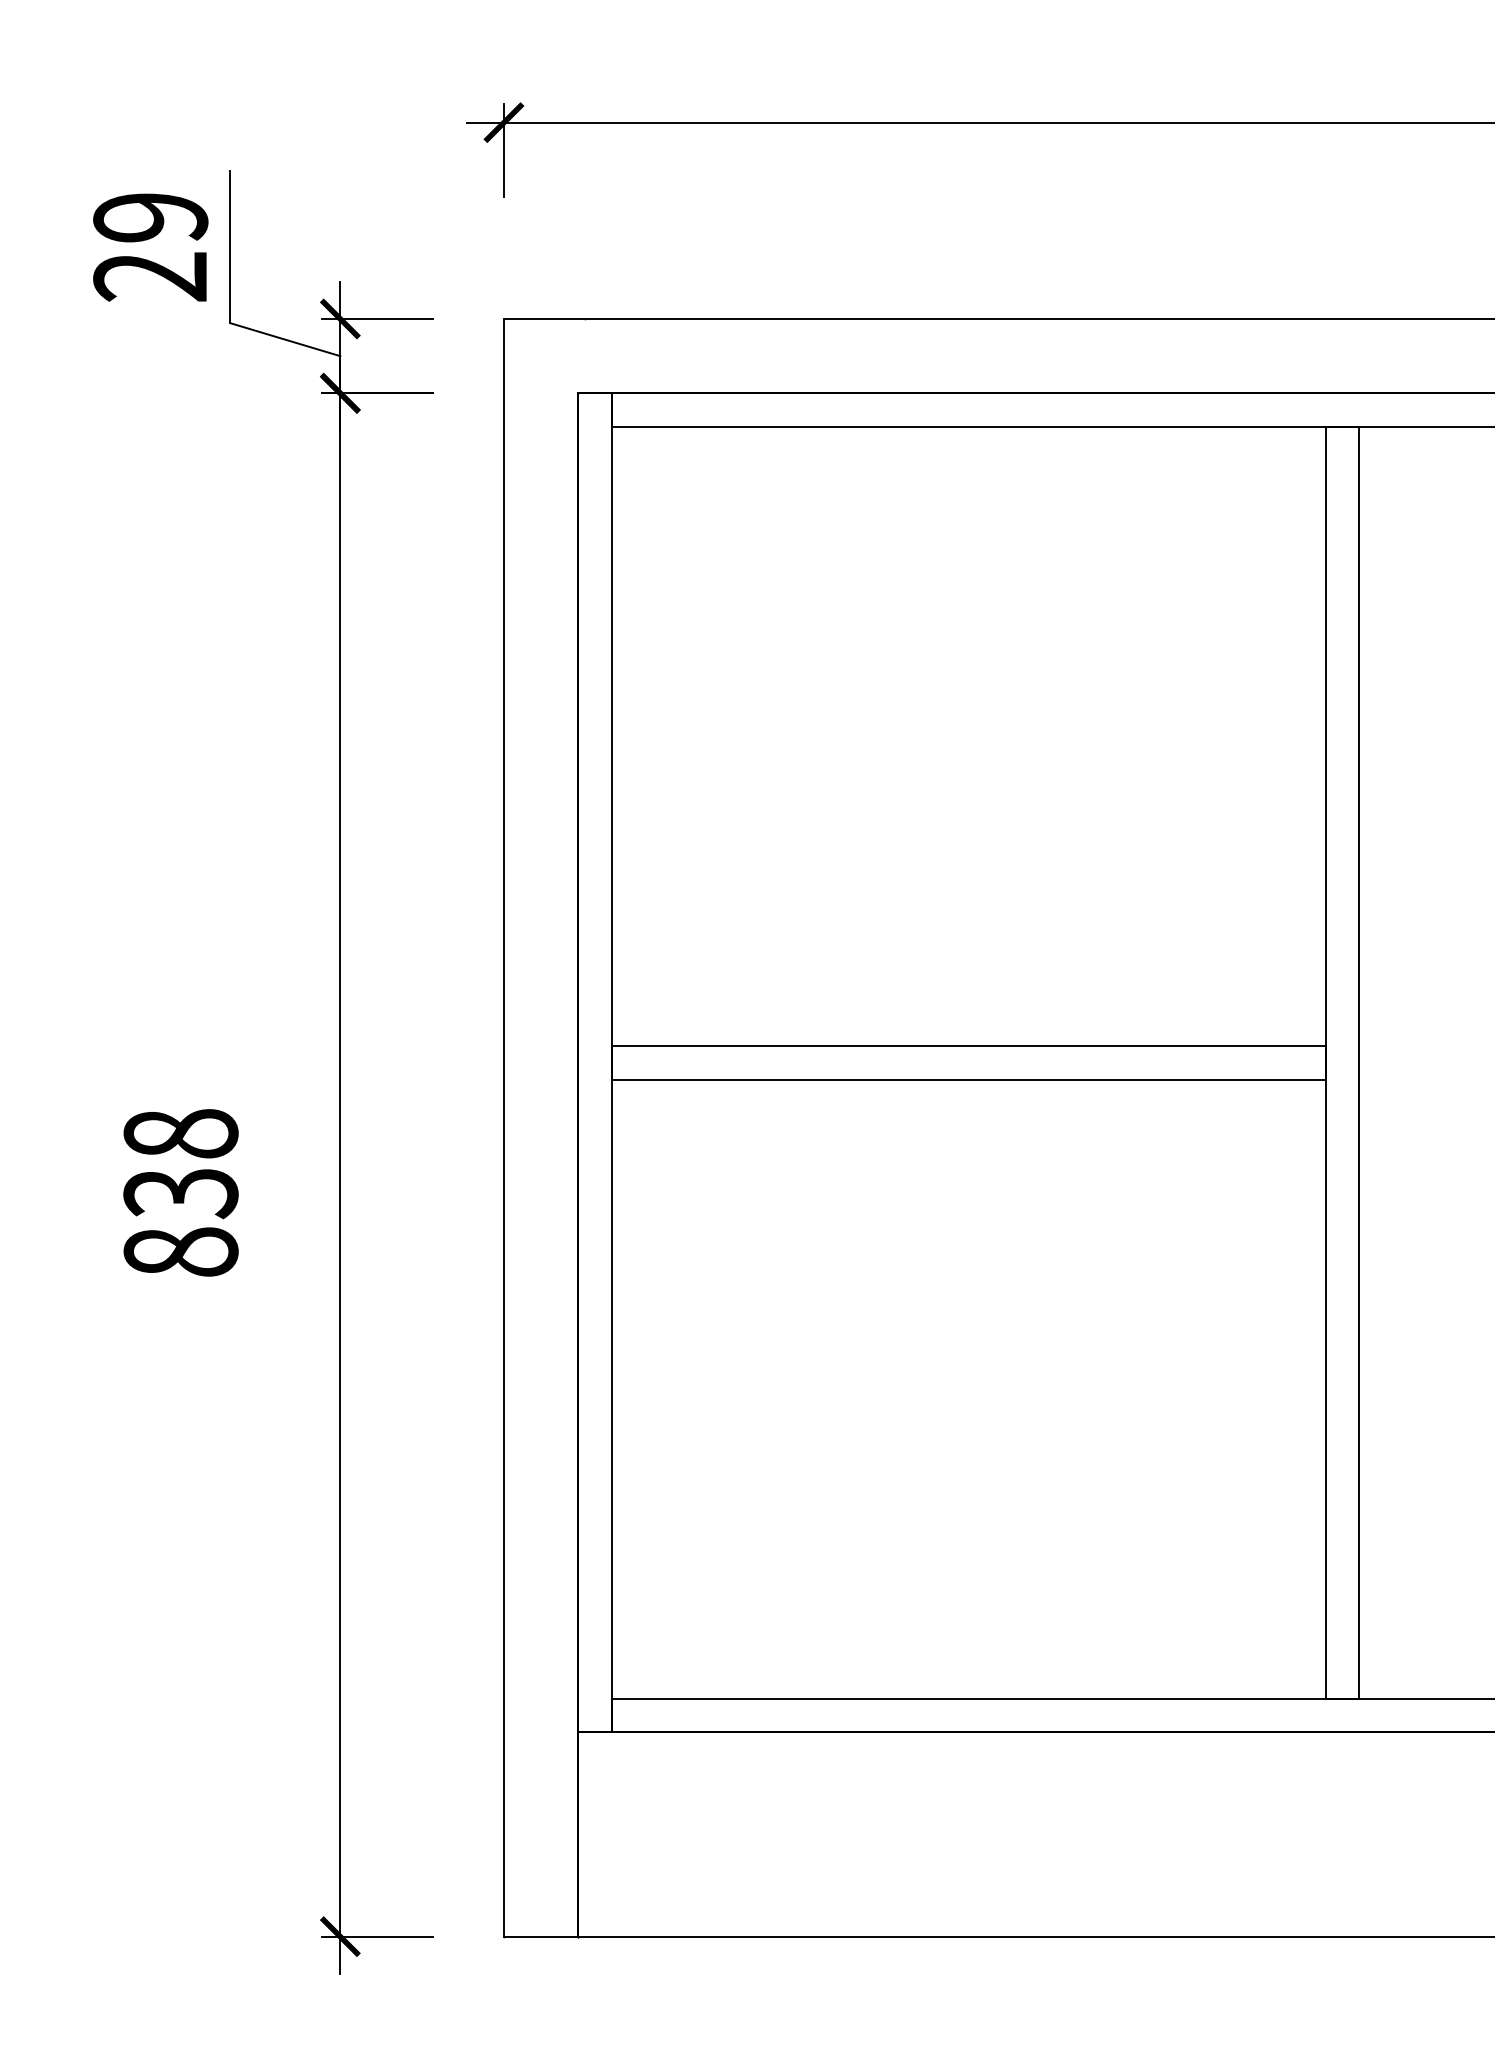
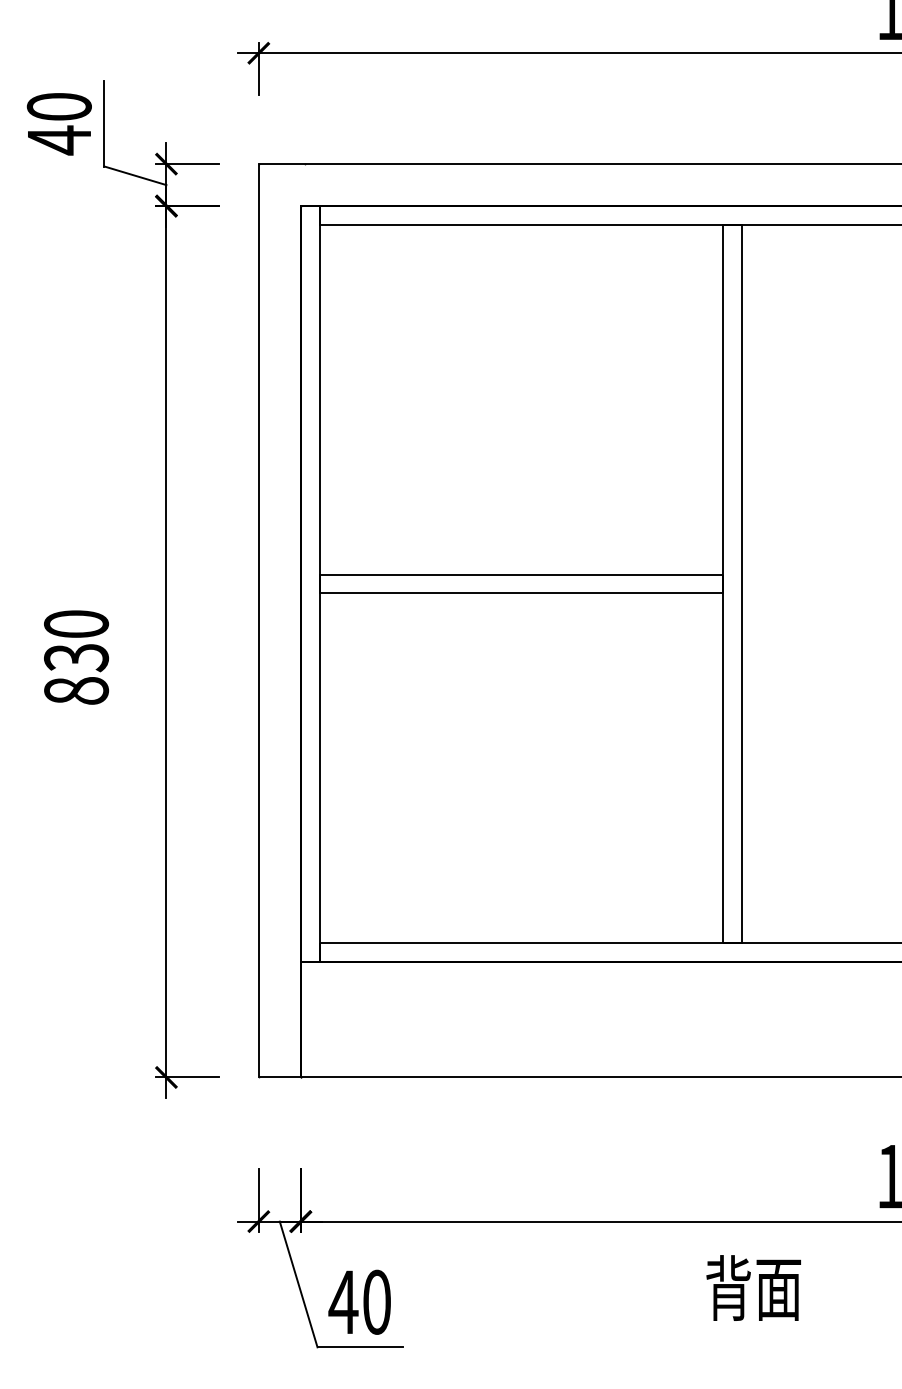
text: (149, 248) -> (58, 124), 29 -> 40
text: (181, 1132) -> (76, 623), 838 -> 830

